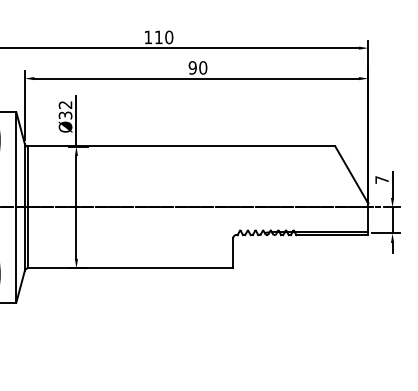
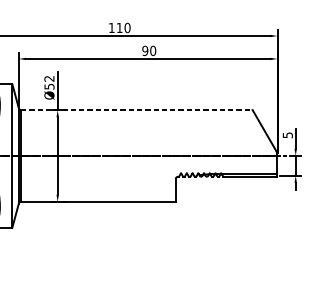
text: (64, 114) -> (48, 85), Ø32 -> Ø52
line: (181, 146) -> (136, 110), solid -> dashed
text: (381, 179) -> (287, 134), 7 -> 5

